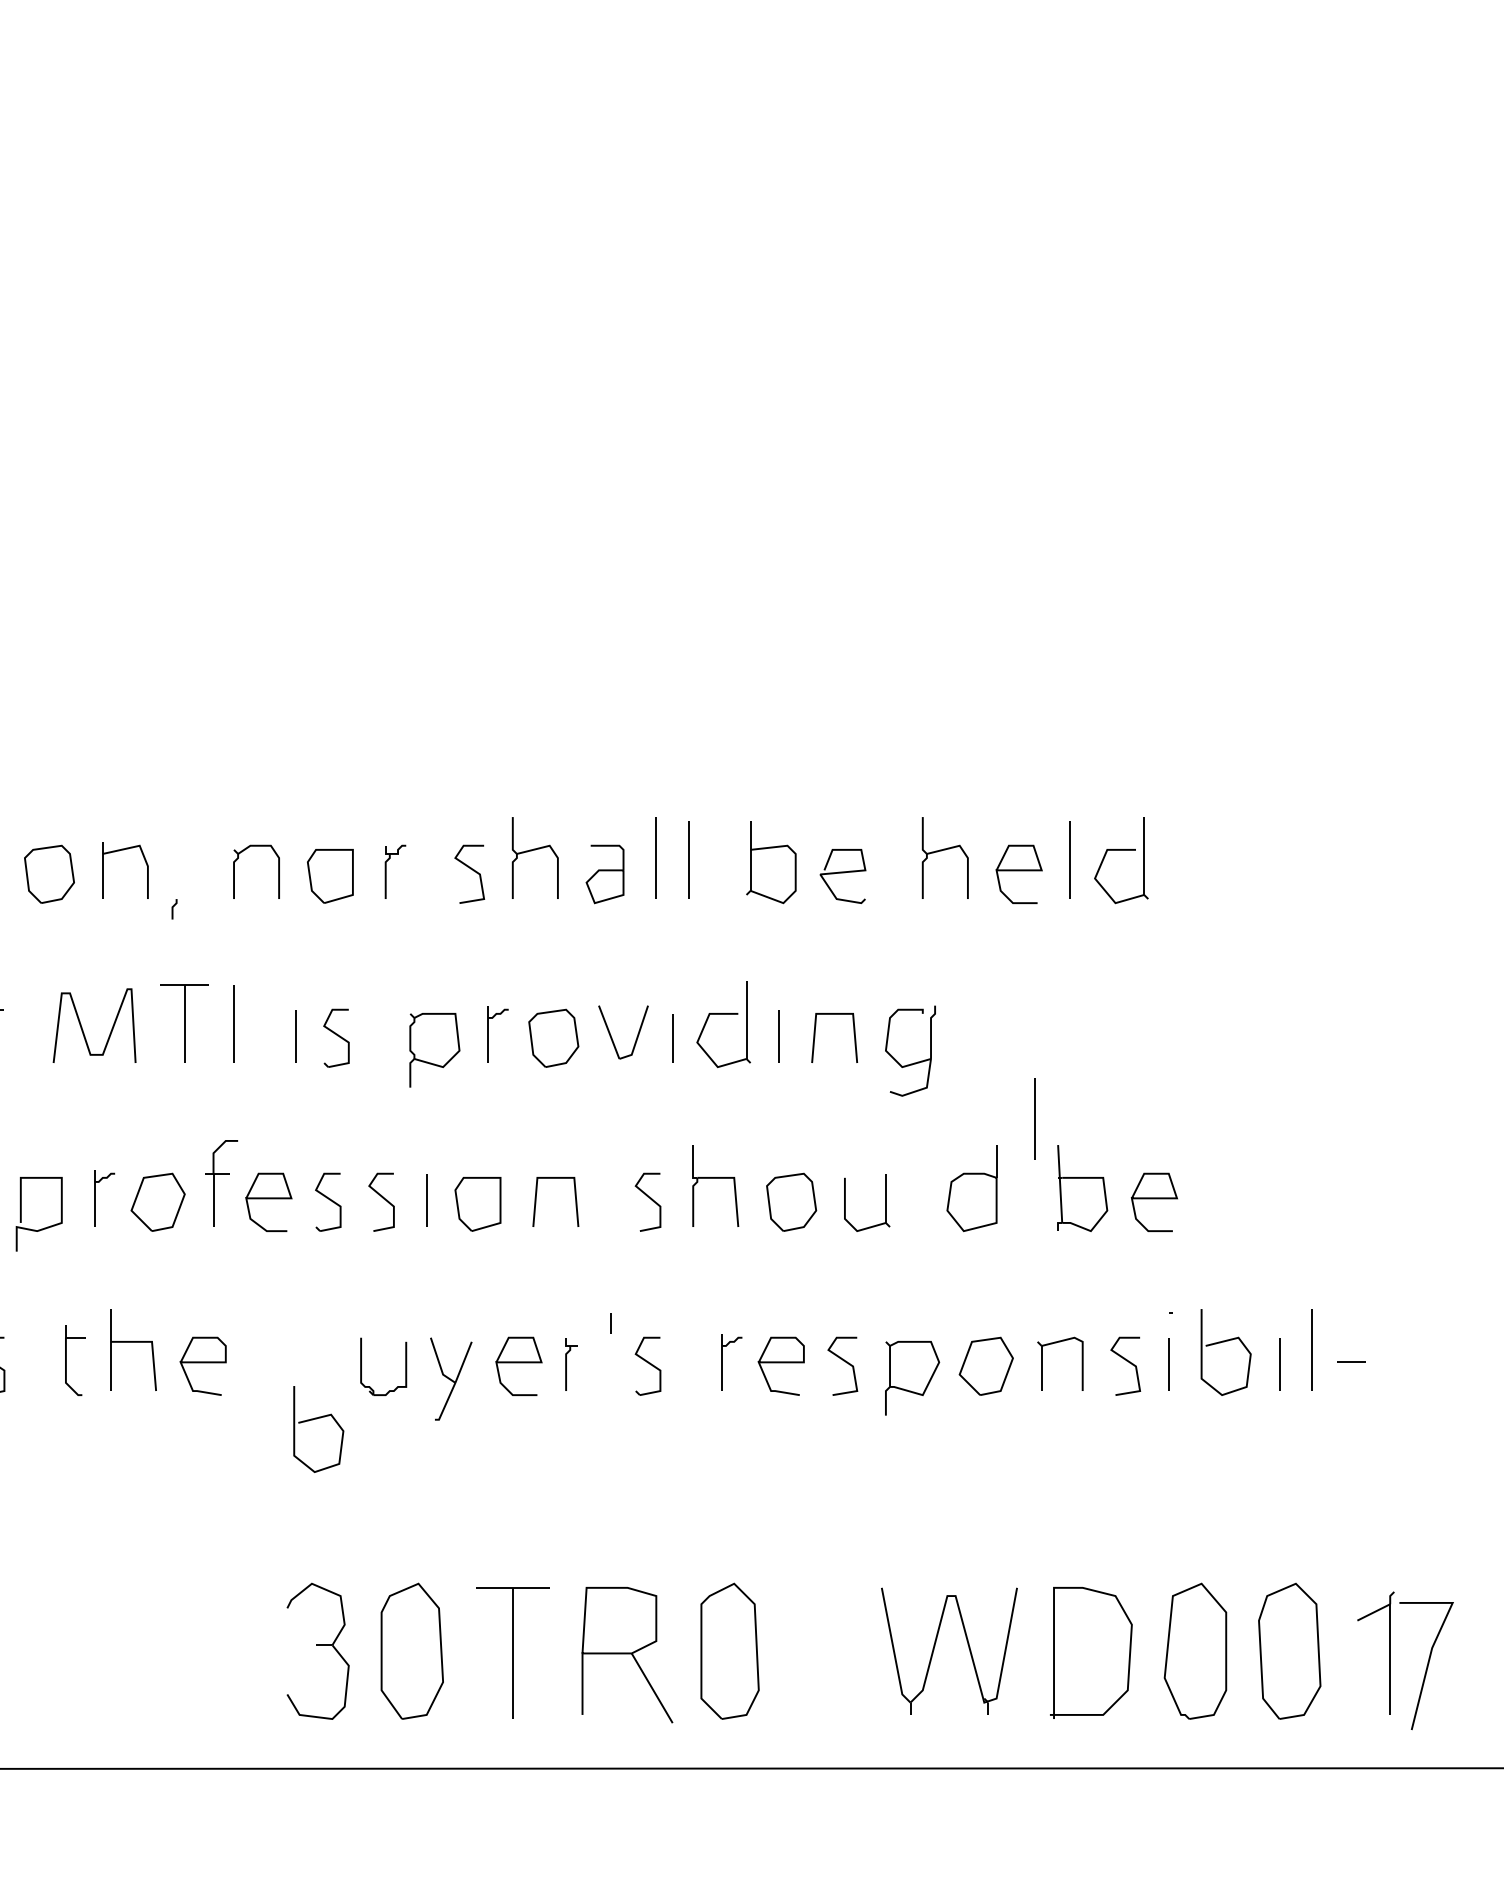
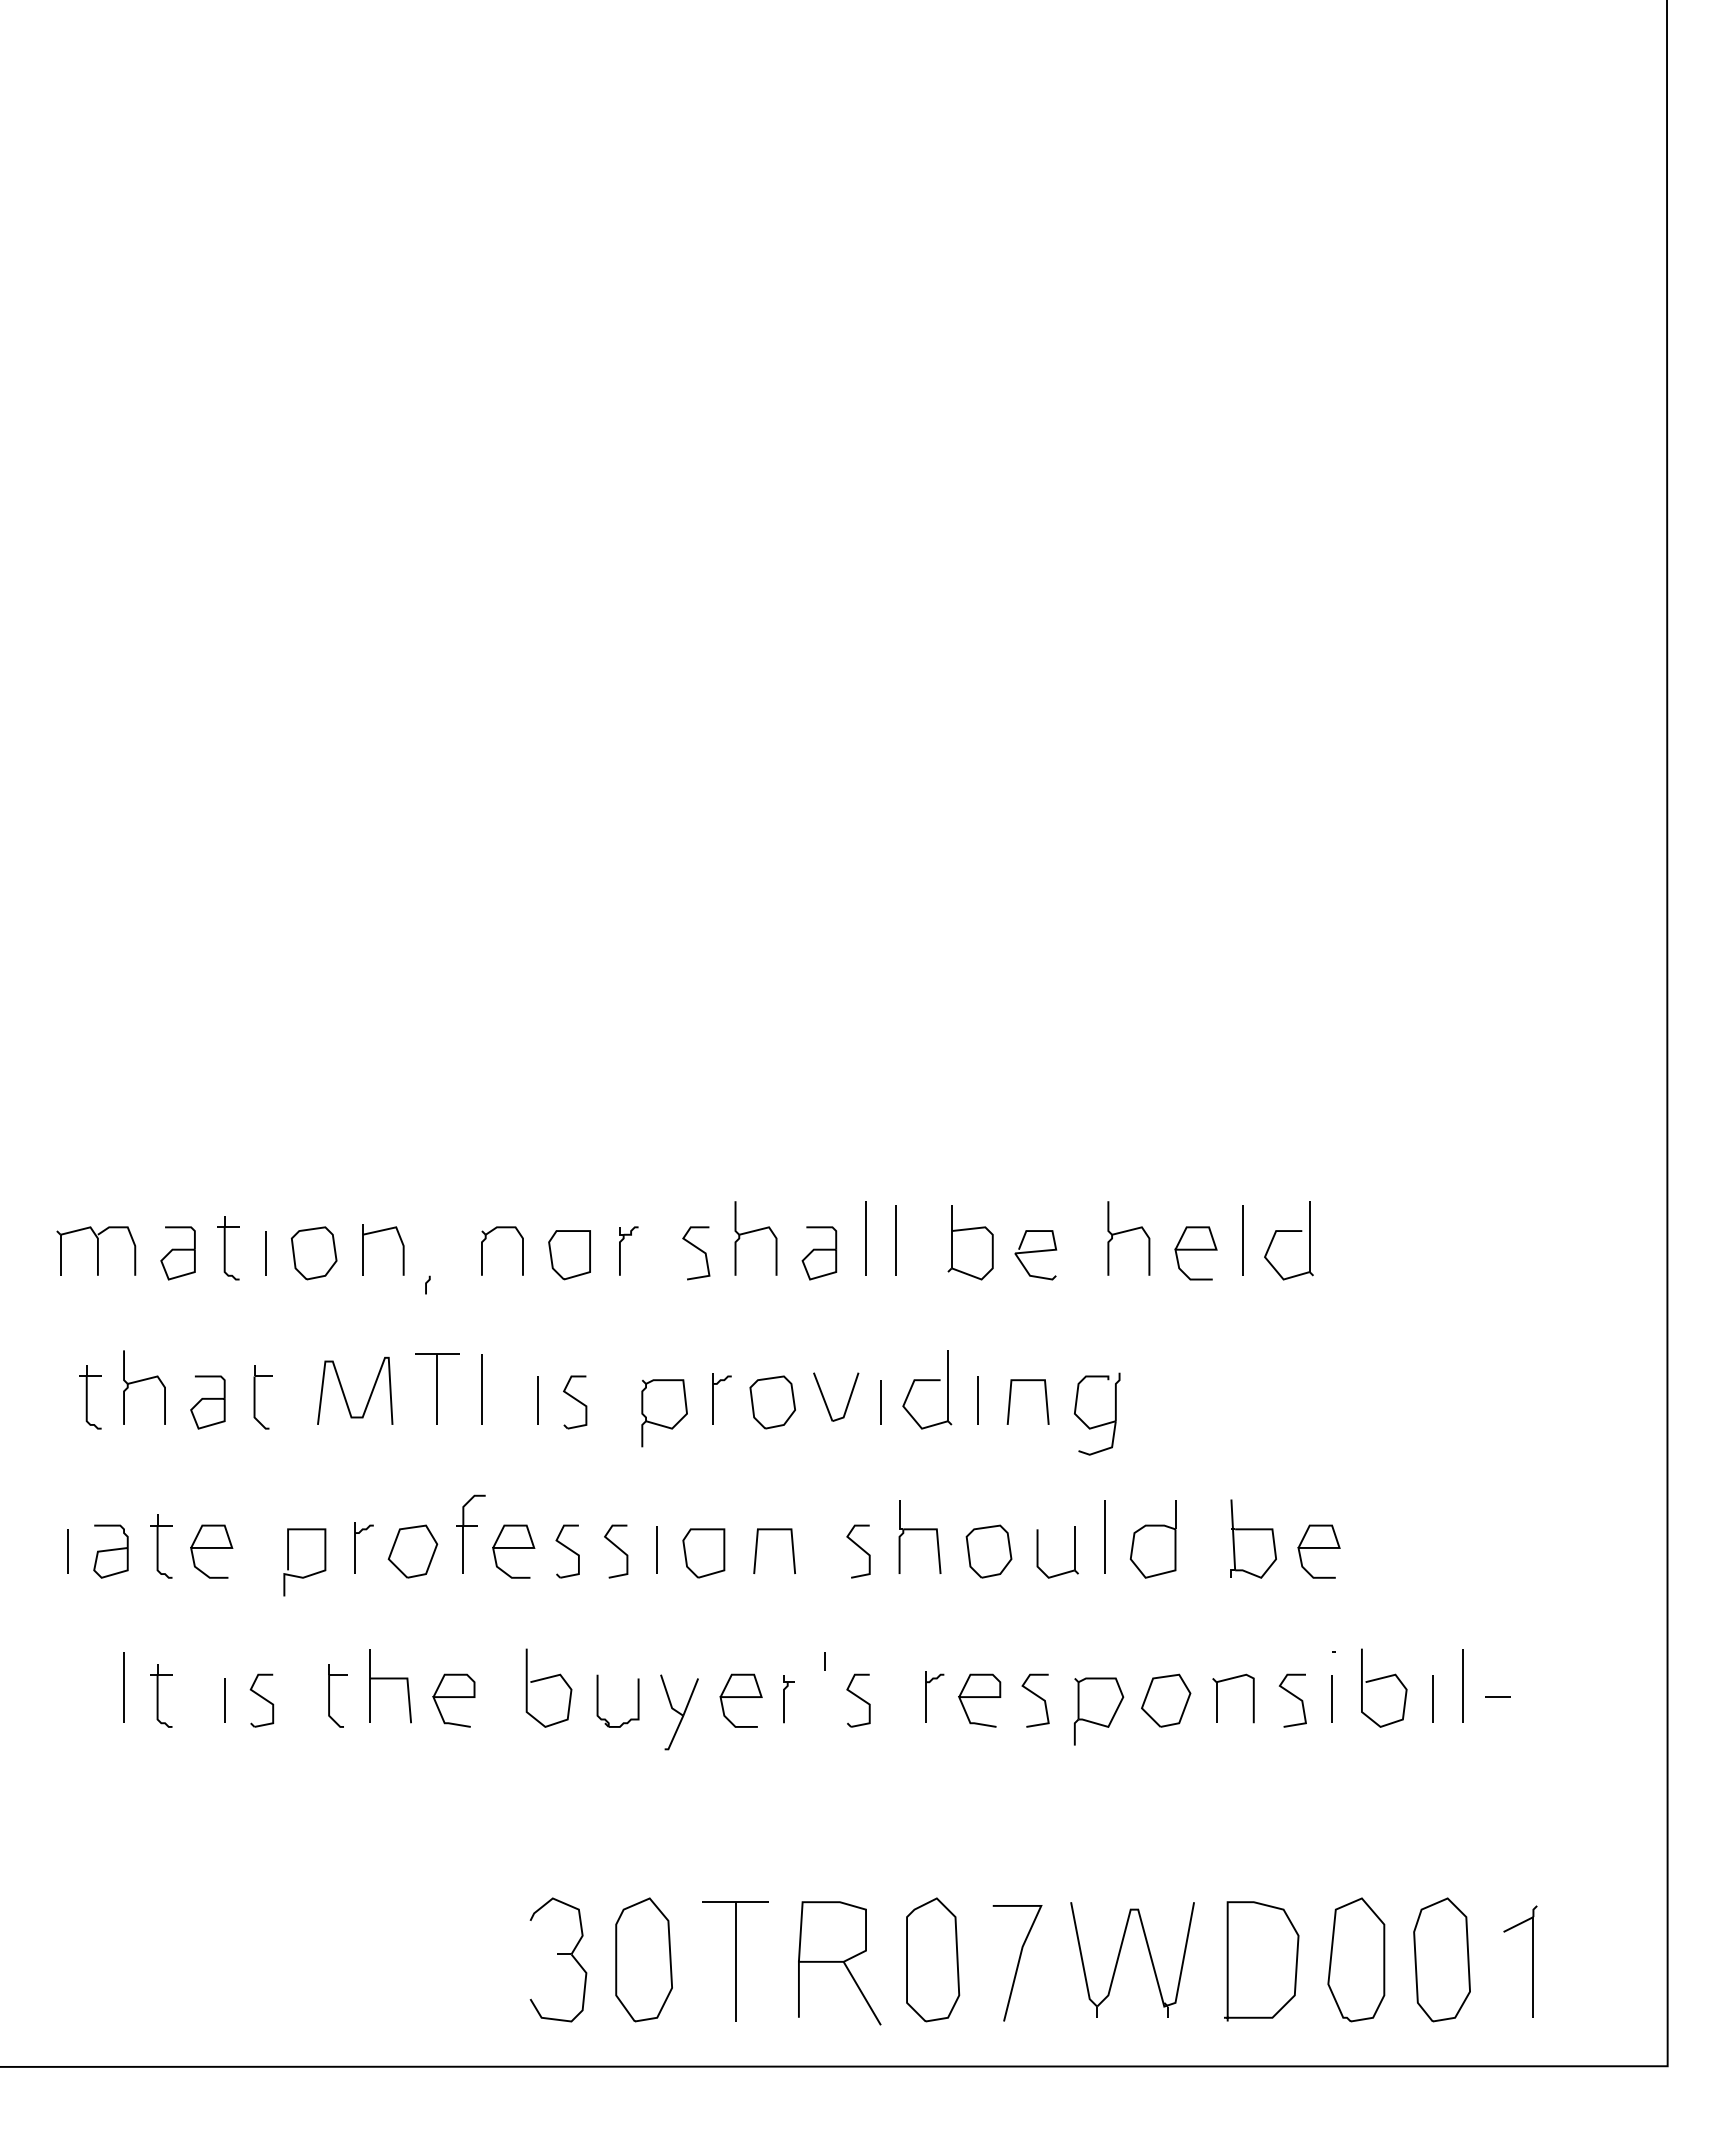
line: (1035, 1118) -> (1104, 1536), moved
curve: (315, 1419) -> (546, 1679), moved
line: (1426, 1666) -> (1017, 1963), moved

